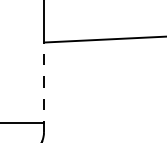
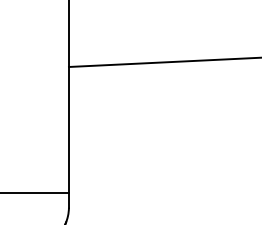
line: (44, 87) -> (69, 137), dashed -> solid

